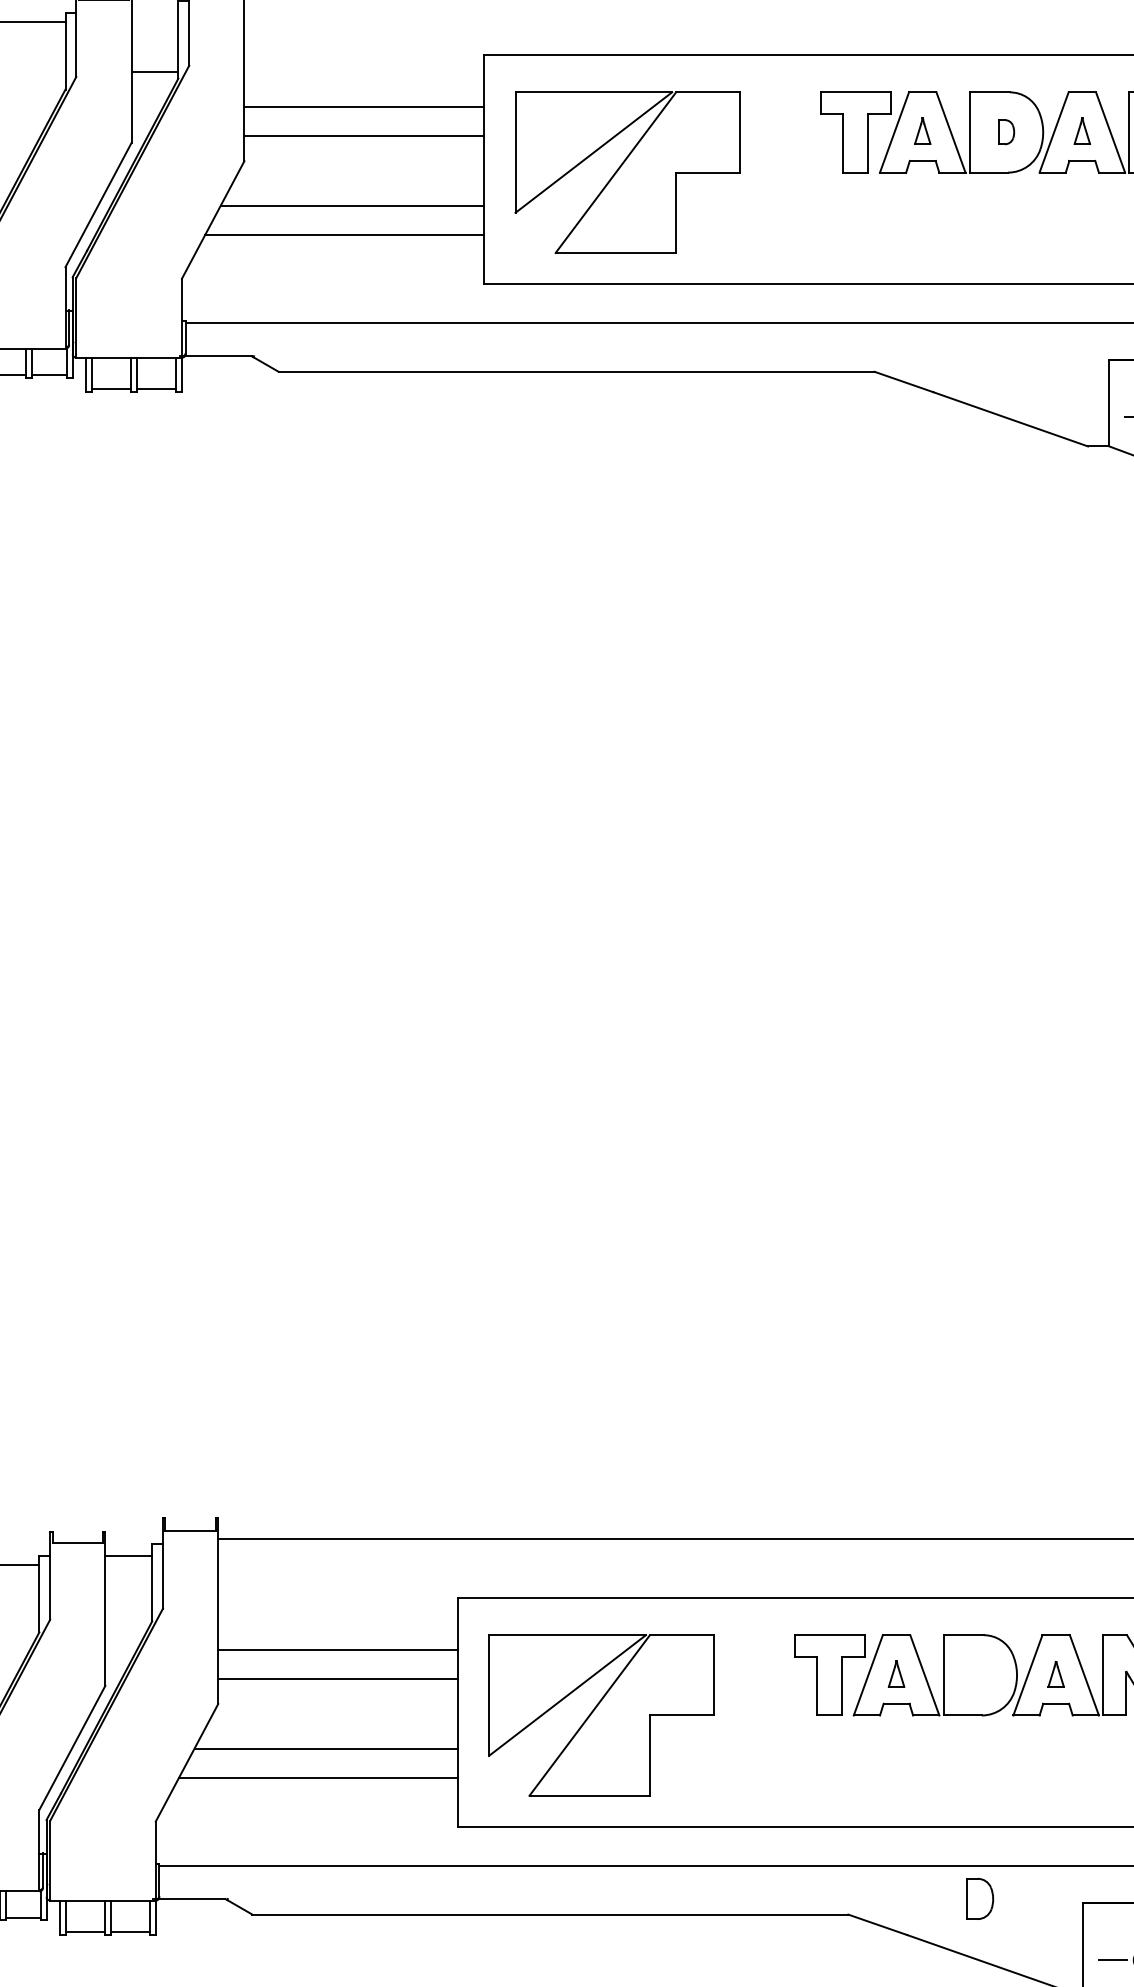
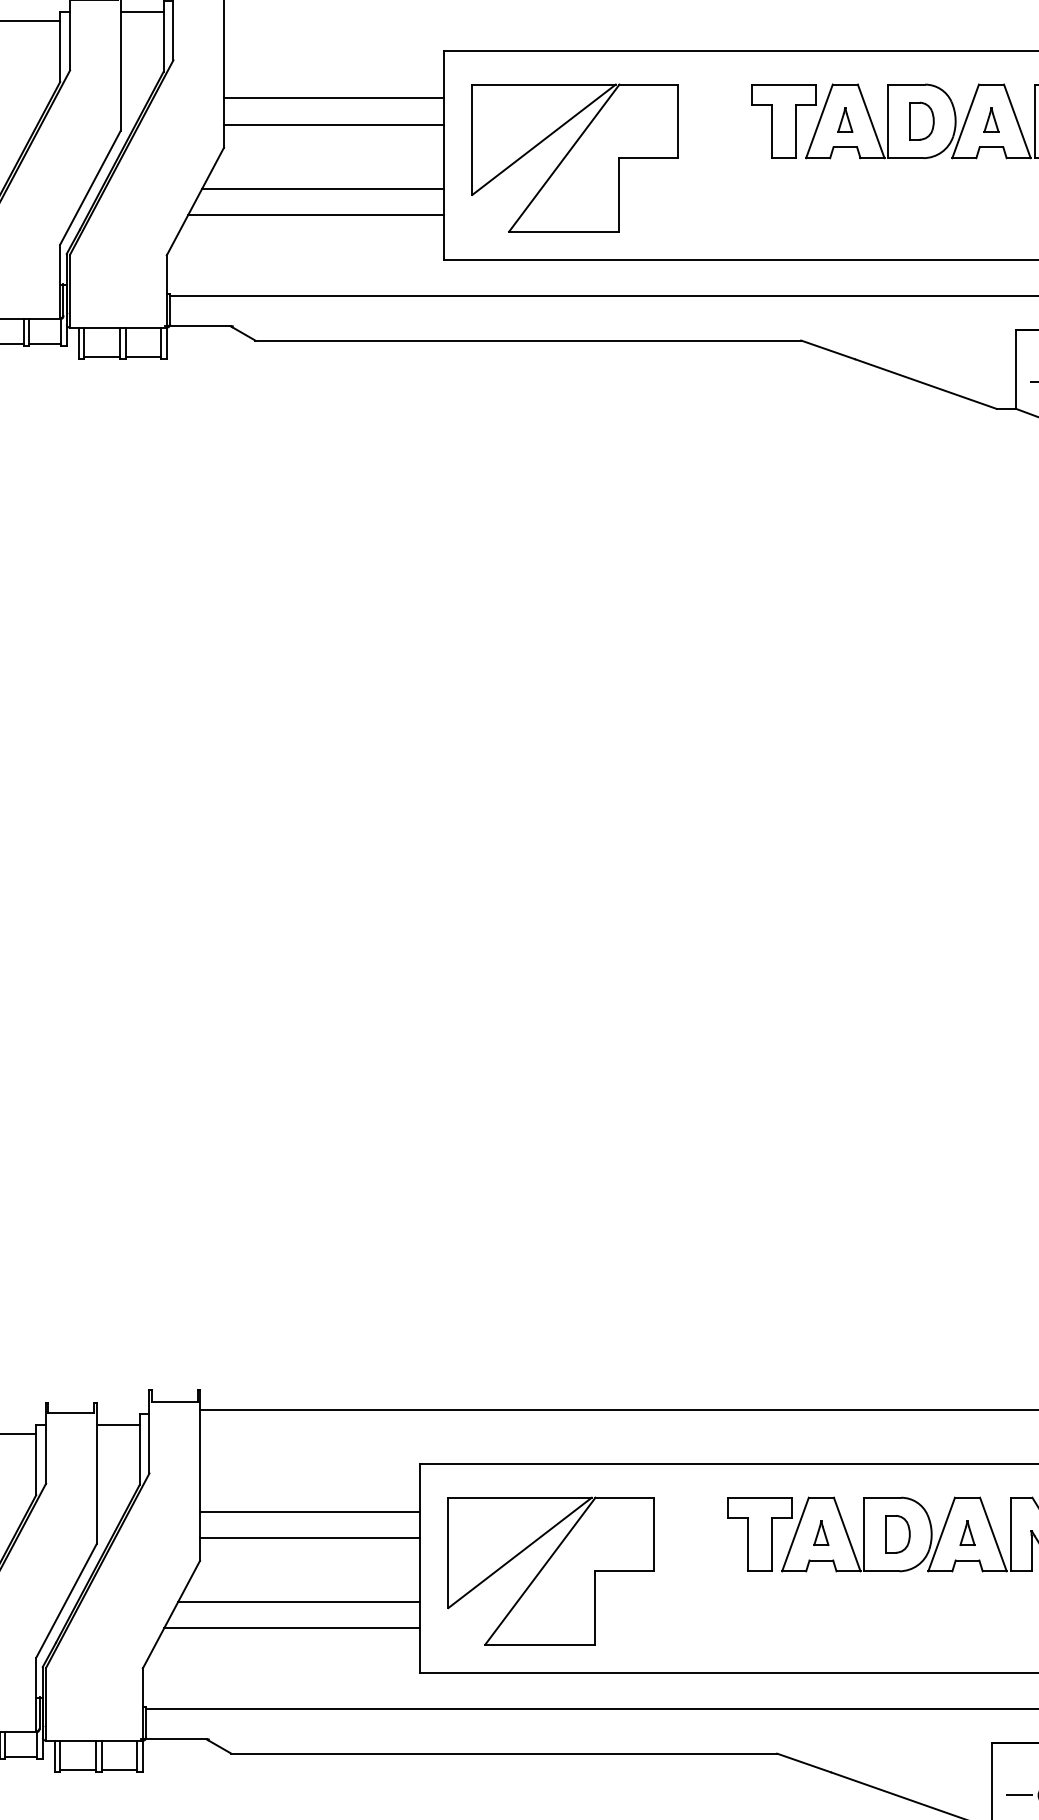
line: (154, 72) -> (141, 12), moved
part: (1005, 131) -> (921, 120), size x1.67
part: (979, 1899) -> (897, 1534), moved

